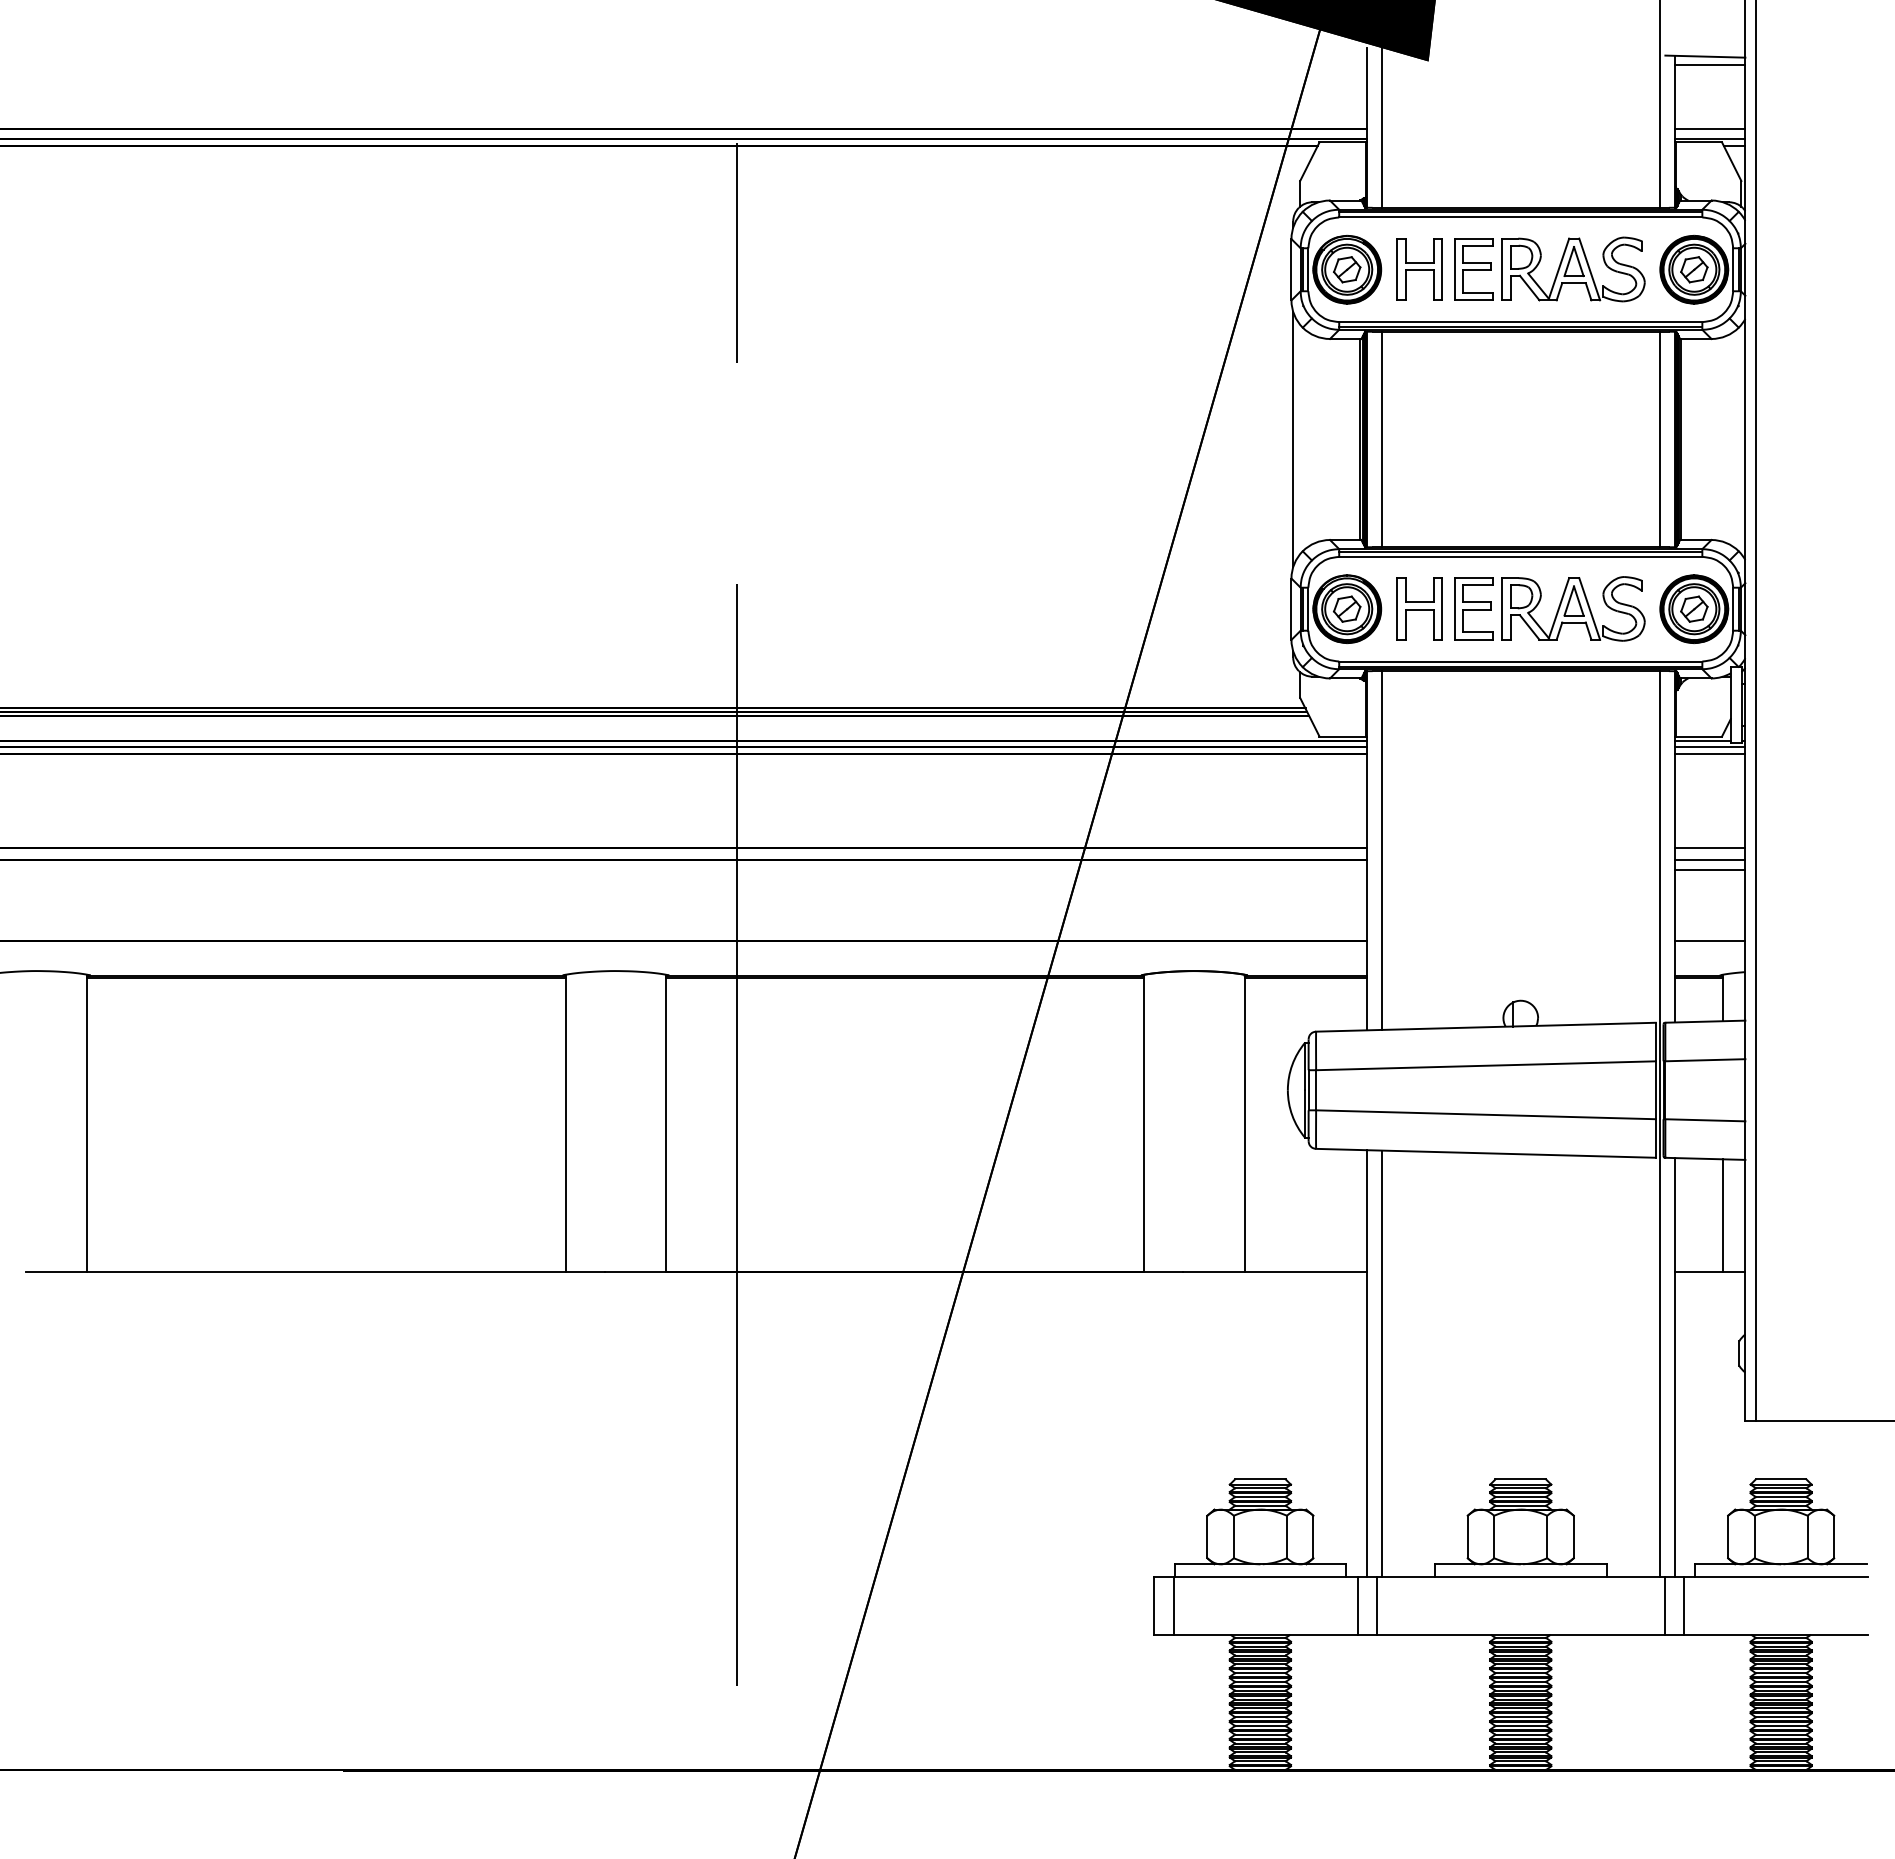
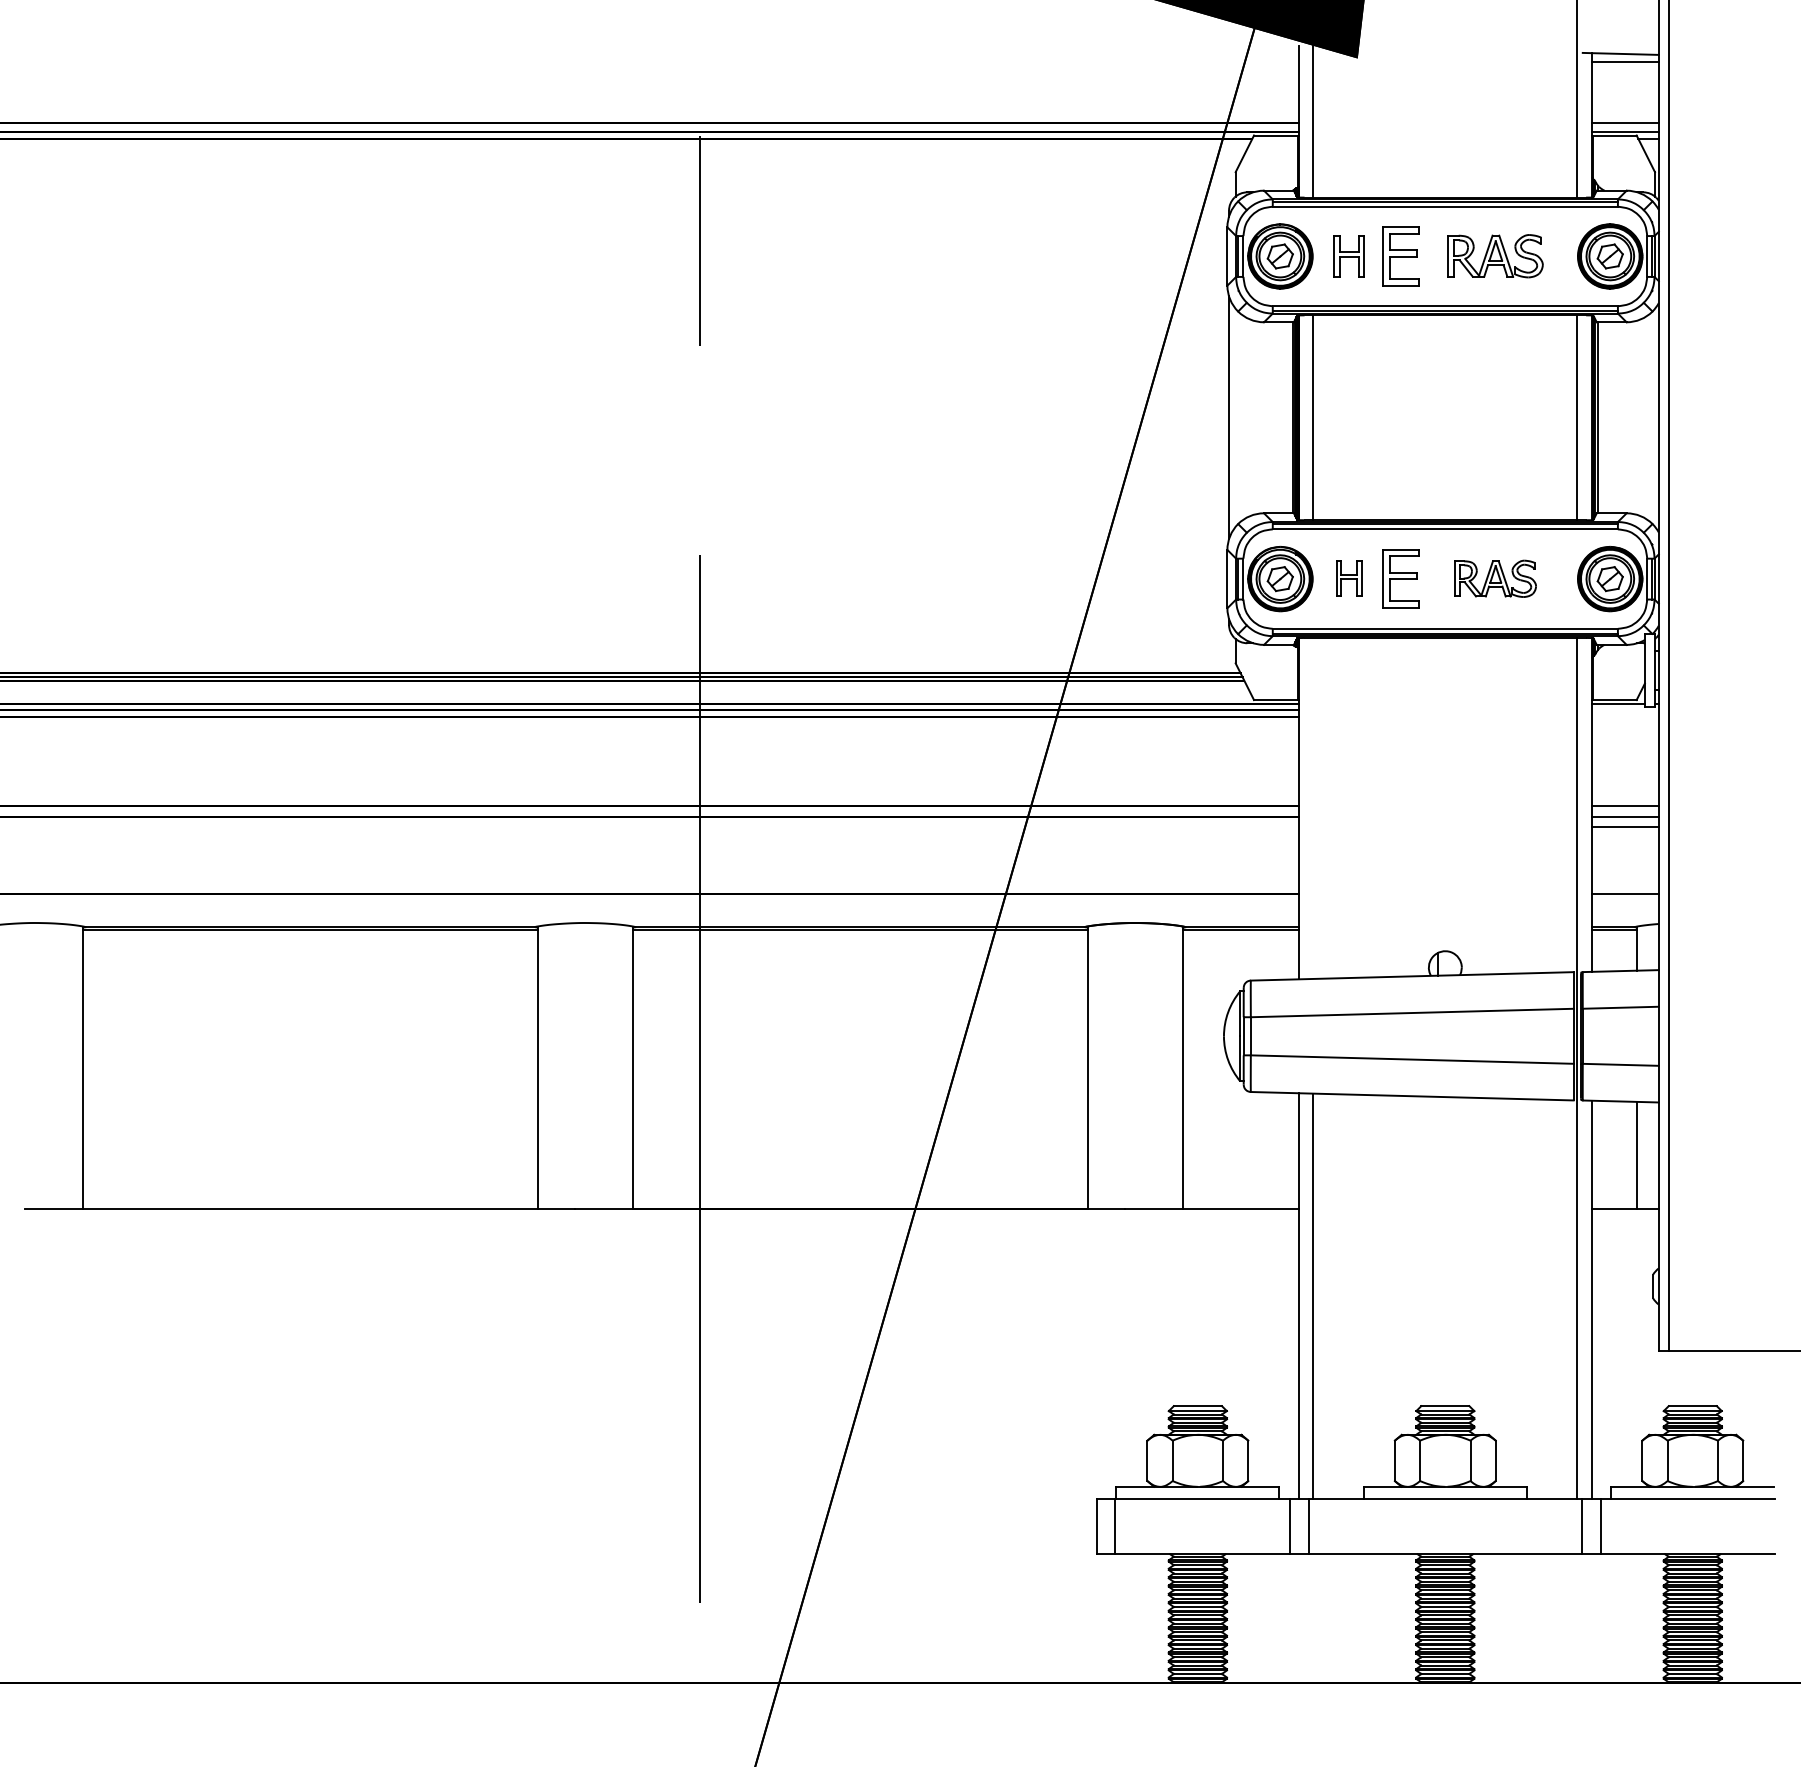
part: (1419, 269) -> (1349, 256), size x0.7
part: (1573, 269) -> (1495, 256), size x0.7
part: (1419, 608) -> (1349, 578), size x0.6
part: (1573, 608) -> (1495, 578), size x0.6
line: (1710, 746) -> (1625, 709), removed
line: (1710, 754) -> (1625, 717), removed
line: (1381, 850) -> (1312, 808), removed

